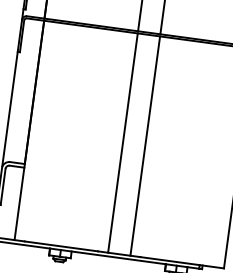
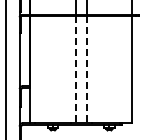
line: (122, 144) -> (75, 70), solid -> dashed
line: (144, 147) -> (86, 70), solid -> dashed

